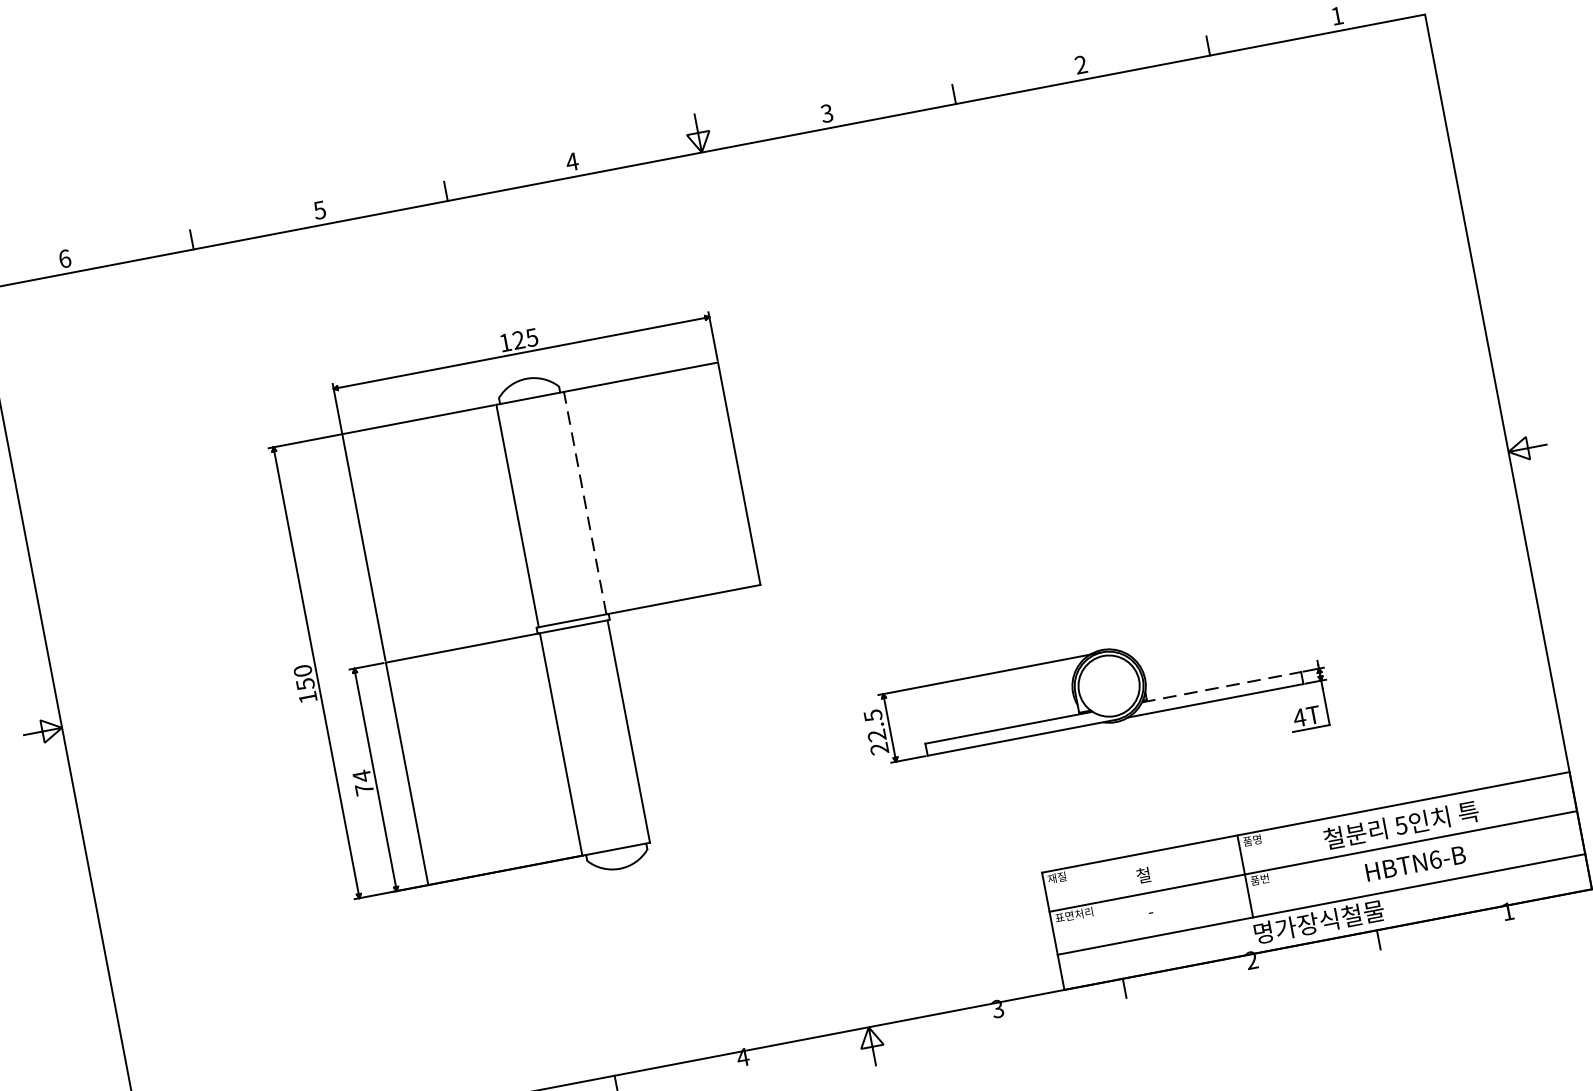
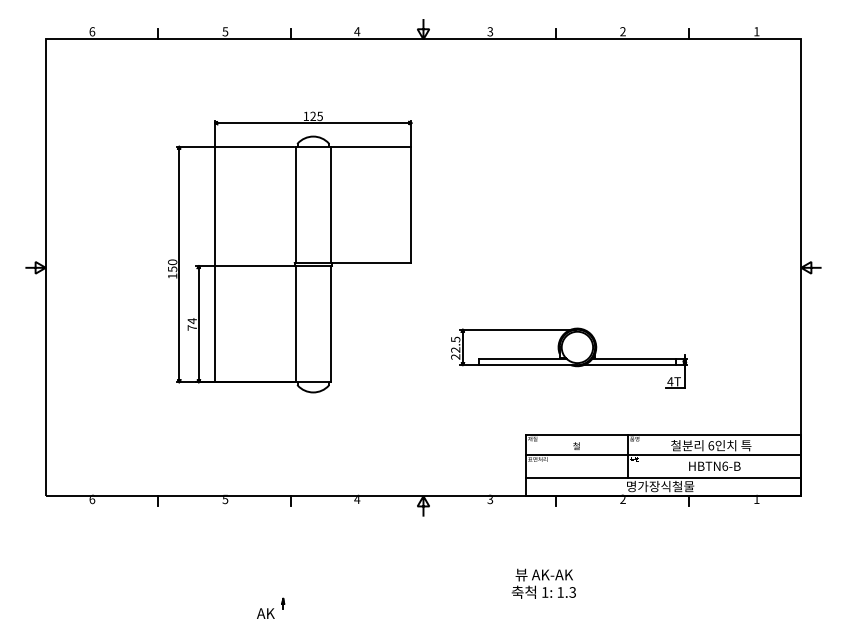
line: (586, 502) -> (331, 204), dashed -> solid
line: (1220, 686) -> (633, 358), dashed -> solid
text: (1401, 824) -> (711, 445), 5 -> 6

